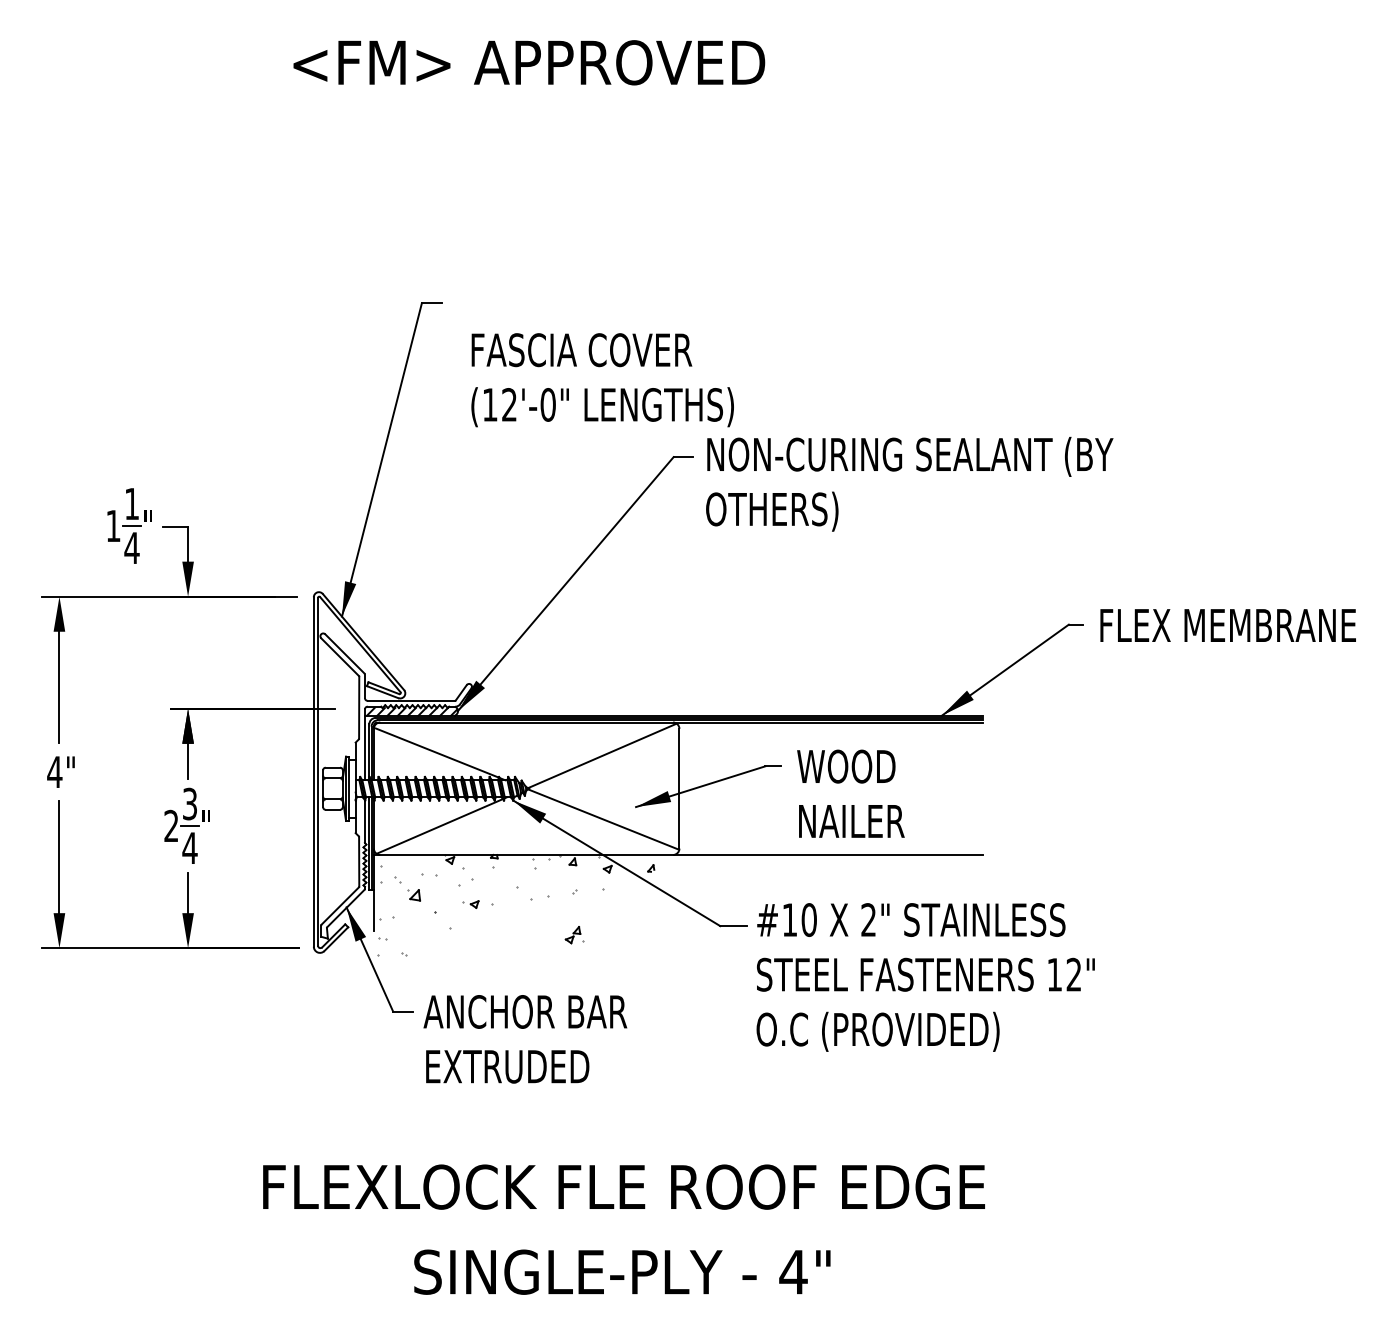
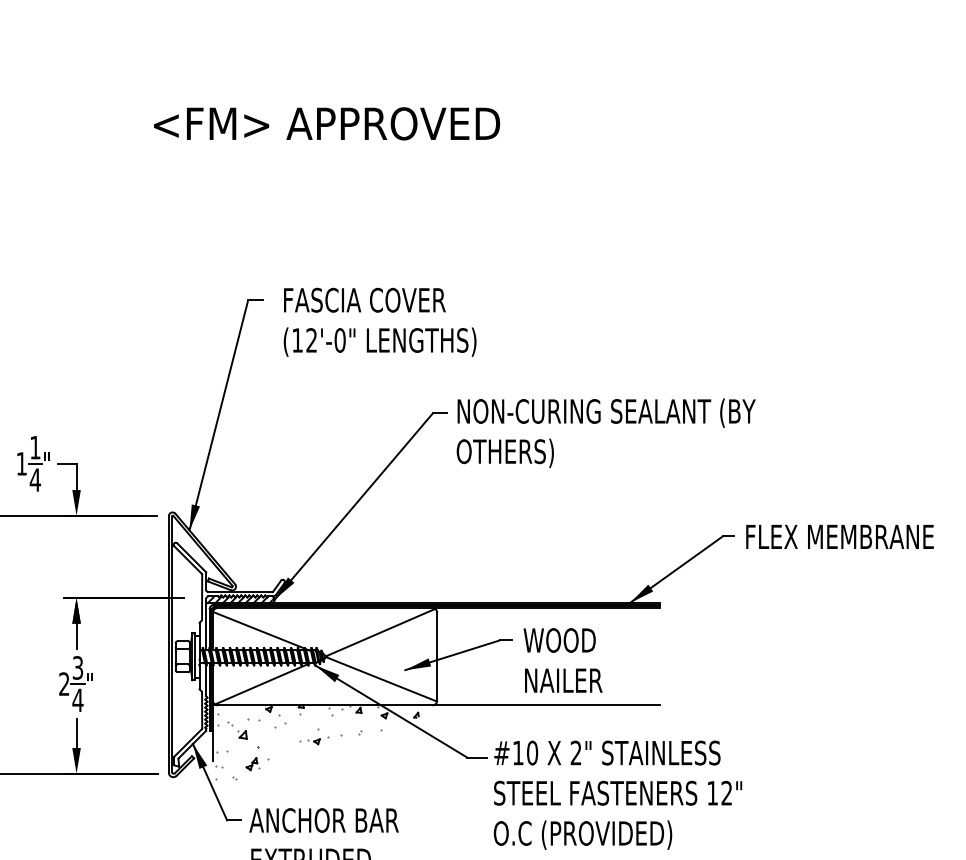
text: (602, 380) -> (379, 322), moved
part: (470, 904) -> (313, 741), moved
part: (574, 935) -> (253, 764), moved

